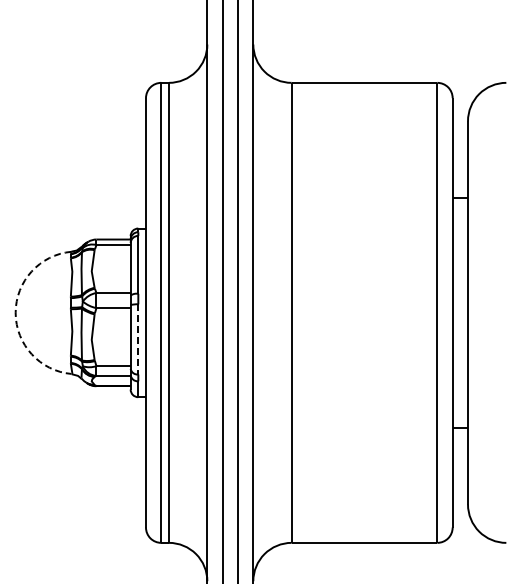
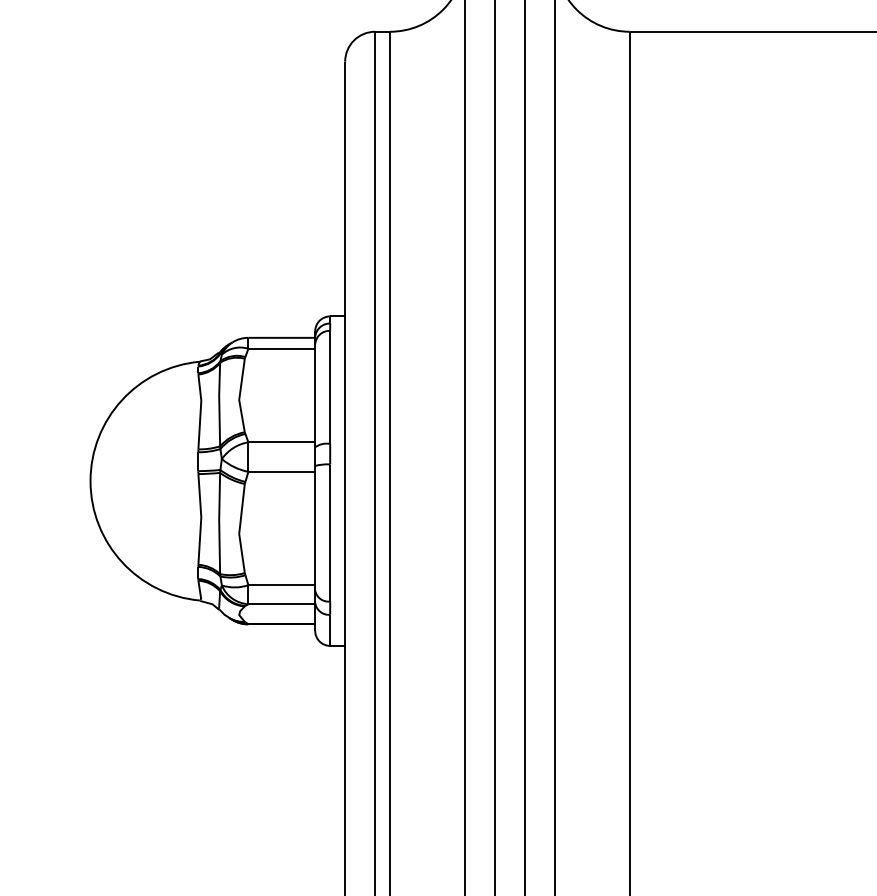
line: (15, 312) -> (90, 480), dashed -> solid
line: (138, 339) -> (330, 533), dashed -> solid

